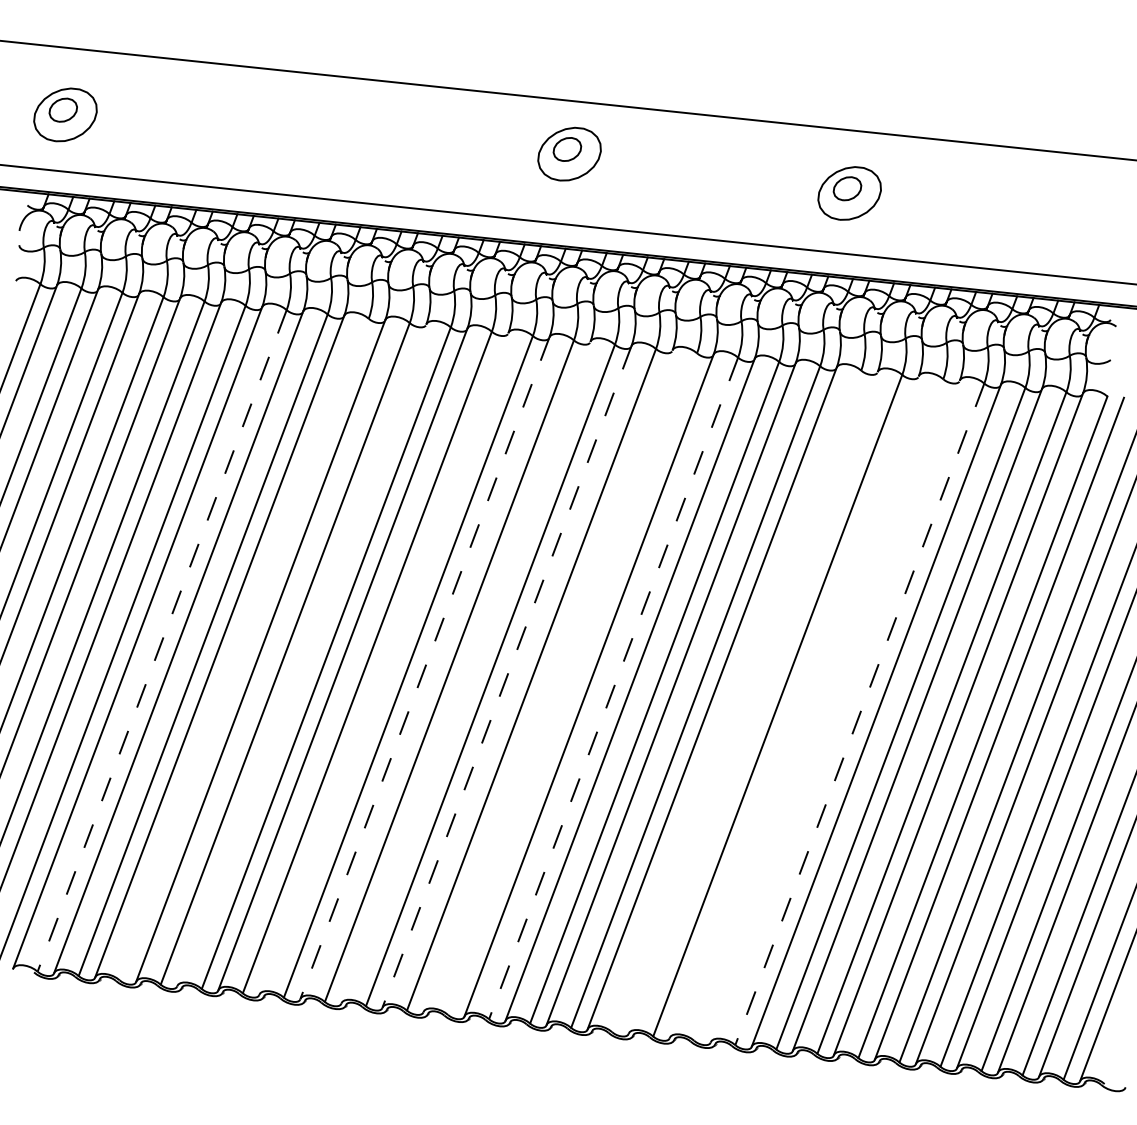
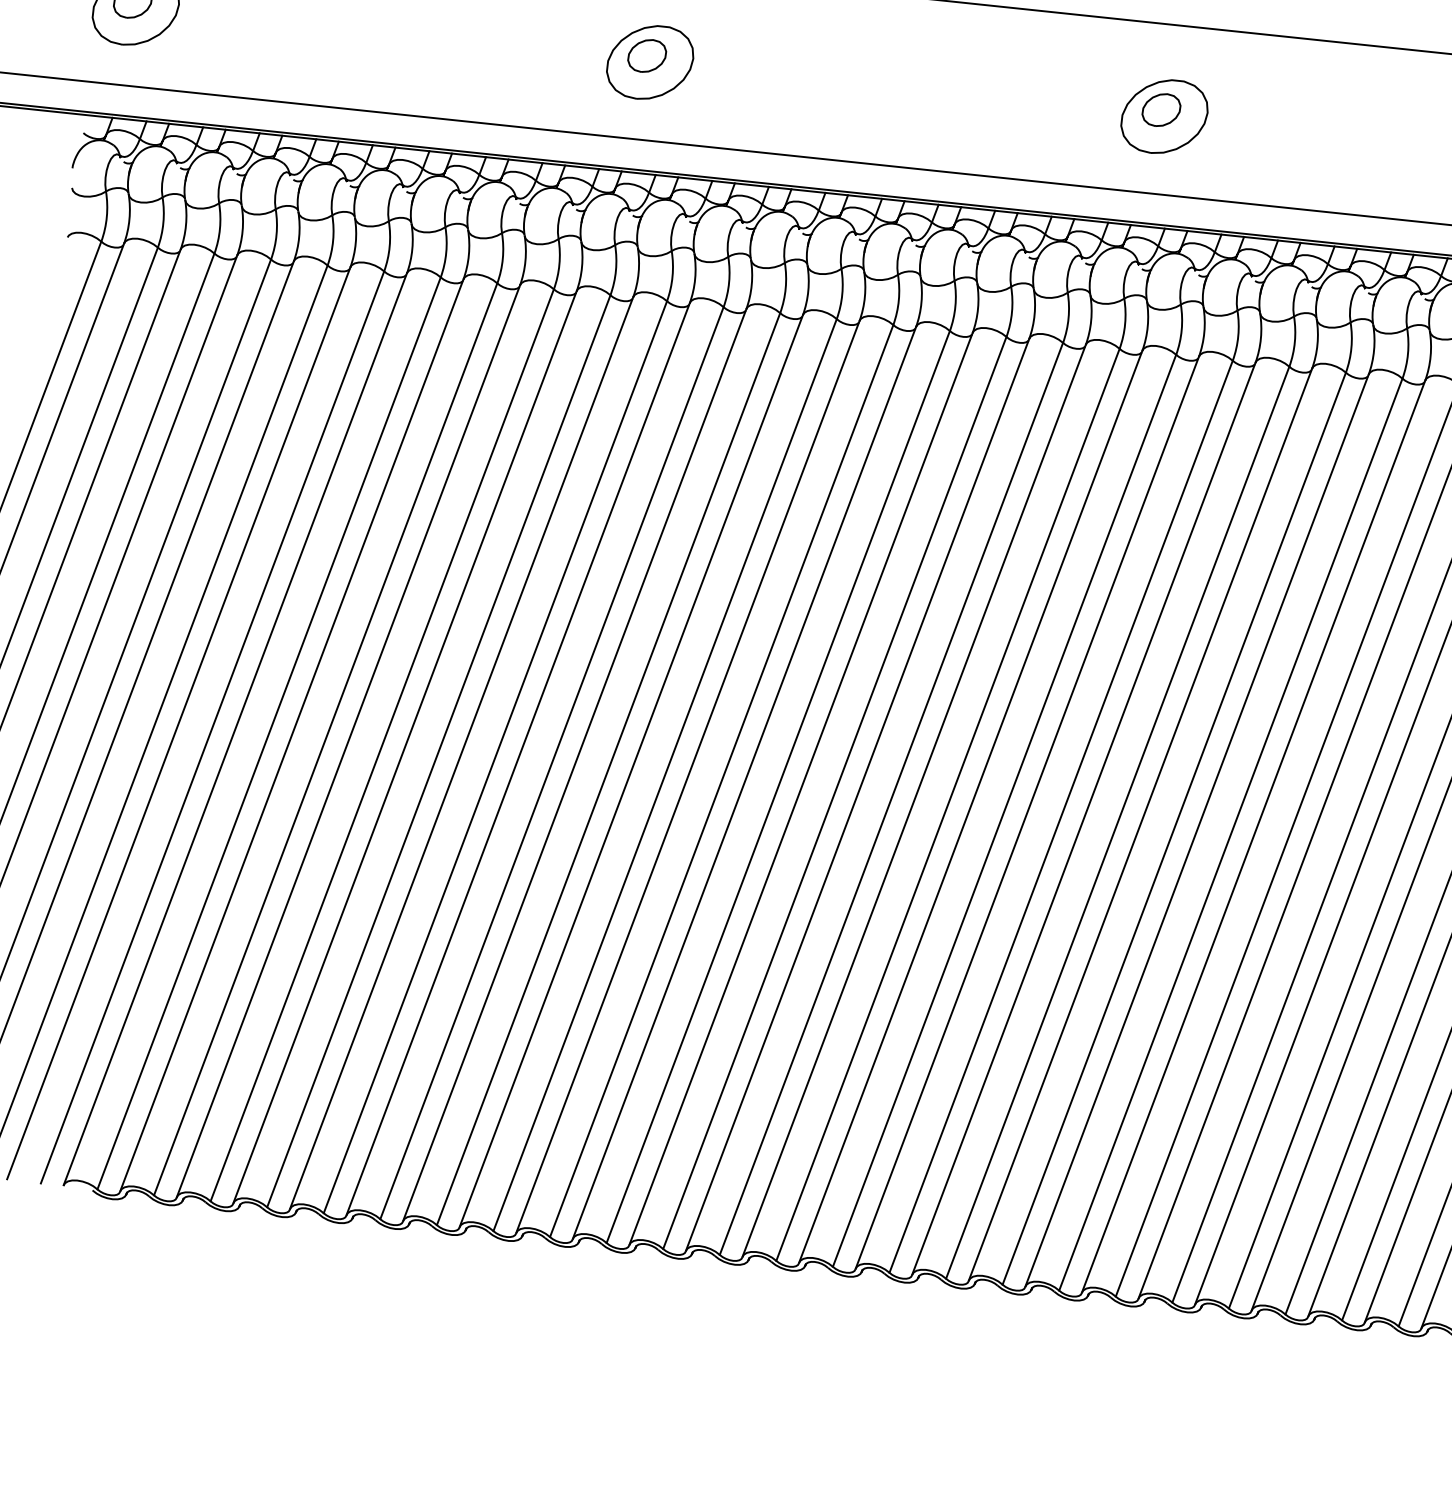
part: (569, 153) -> (650, 61), moved
part: (849, 193) -> (1164, 116), moved
line: (162, 641) -> (269, 734), dashed -> solid
line: (243, 649) -> (381, 745), added
line: (301, 654) -> (461, 752), added
line: (383, 663) -> (574, 764), added
line: (424, 668) -> (630, 771), dashed -> solid
line: (465, 672) -> (687, 776), added
line: (506, 677) -> (743, 783), dashed -> solid
line: (547, 680) -> (800, 787), added
line: (572, 683) -> (834, 792), added
line: (613, 688) -> (891, 799), dashed -> solid
line: (736, 701) -> (1060, 816), added
line: (752, 702) -> (1082, 818), added
line: (793, 706) -> (1139, 823), added
line: (818, 709) -> (1173, 827), added
line: (834, 711) -> (1195, 830), added
line: (859, 714) -> (1230, 834), dashed -> solid

